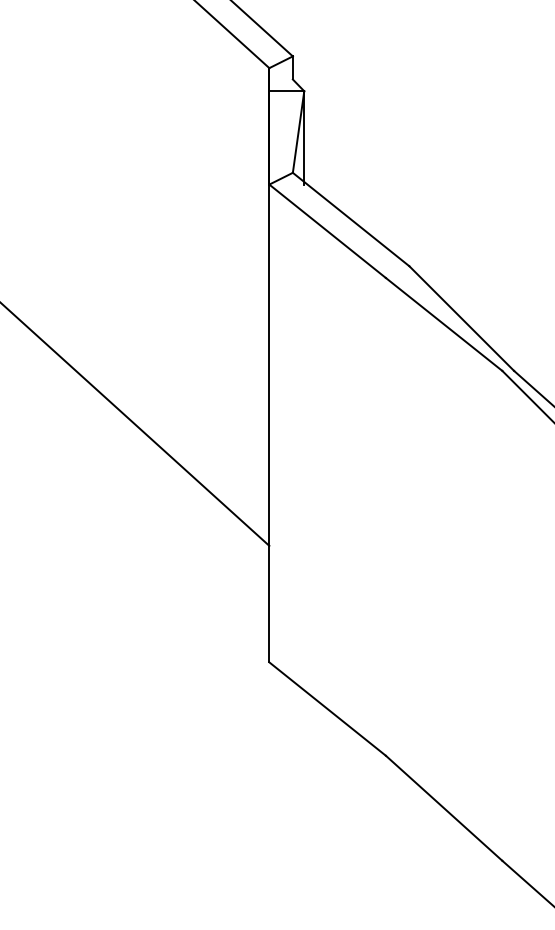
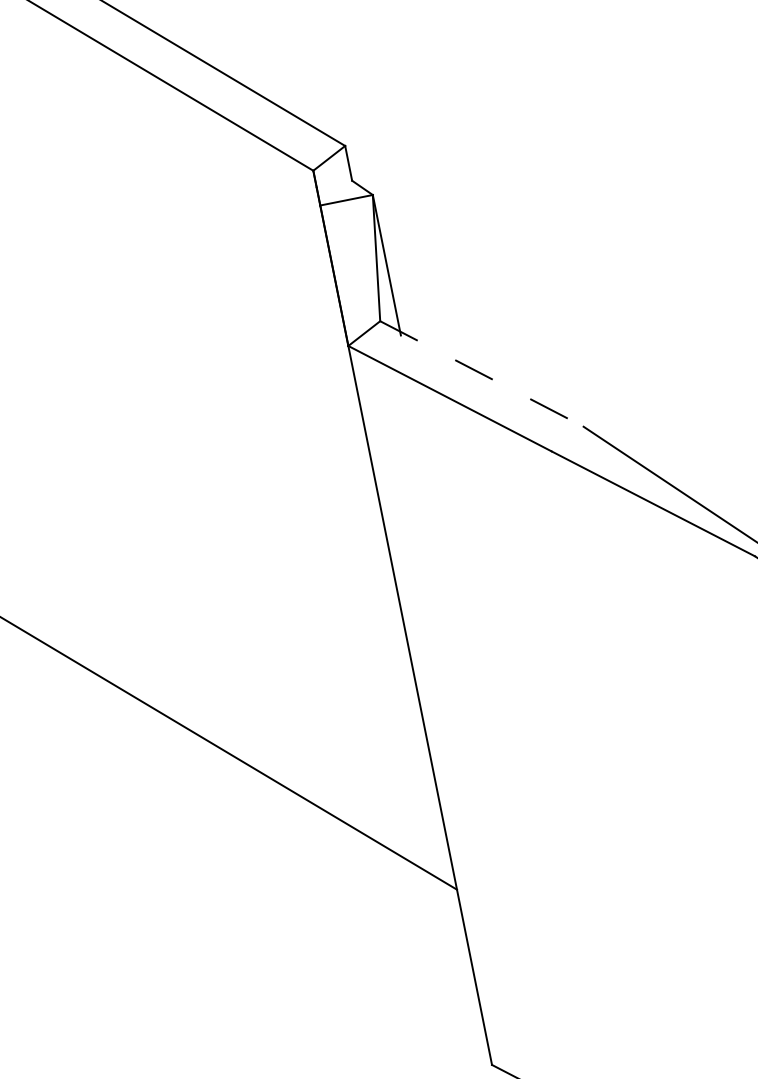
line: (351, 219) -> (482, 373), solid -> dashed

